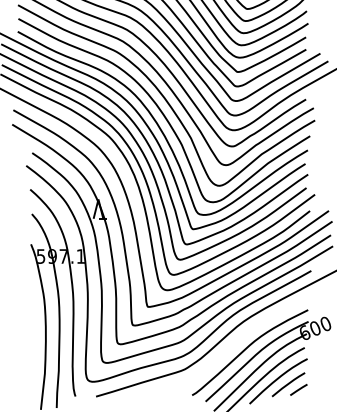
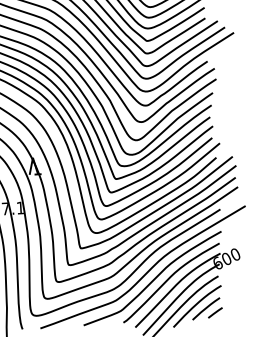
curve: (230, 346) -> (154, 278), added

